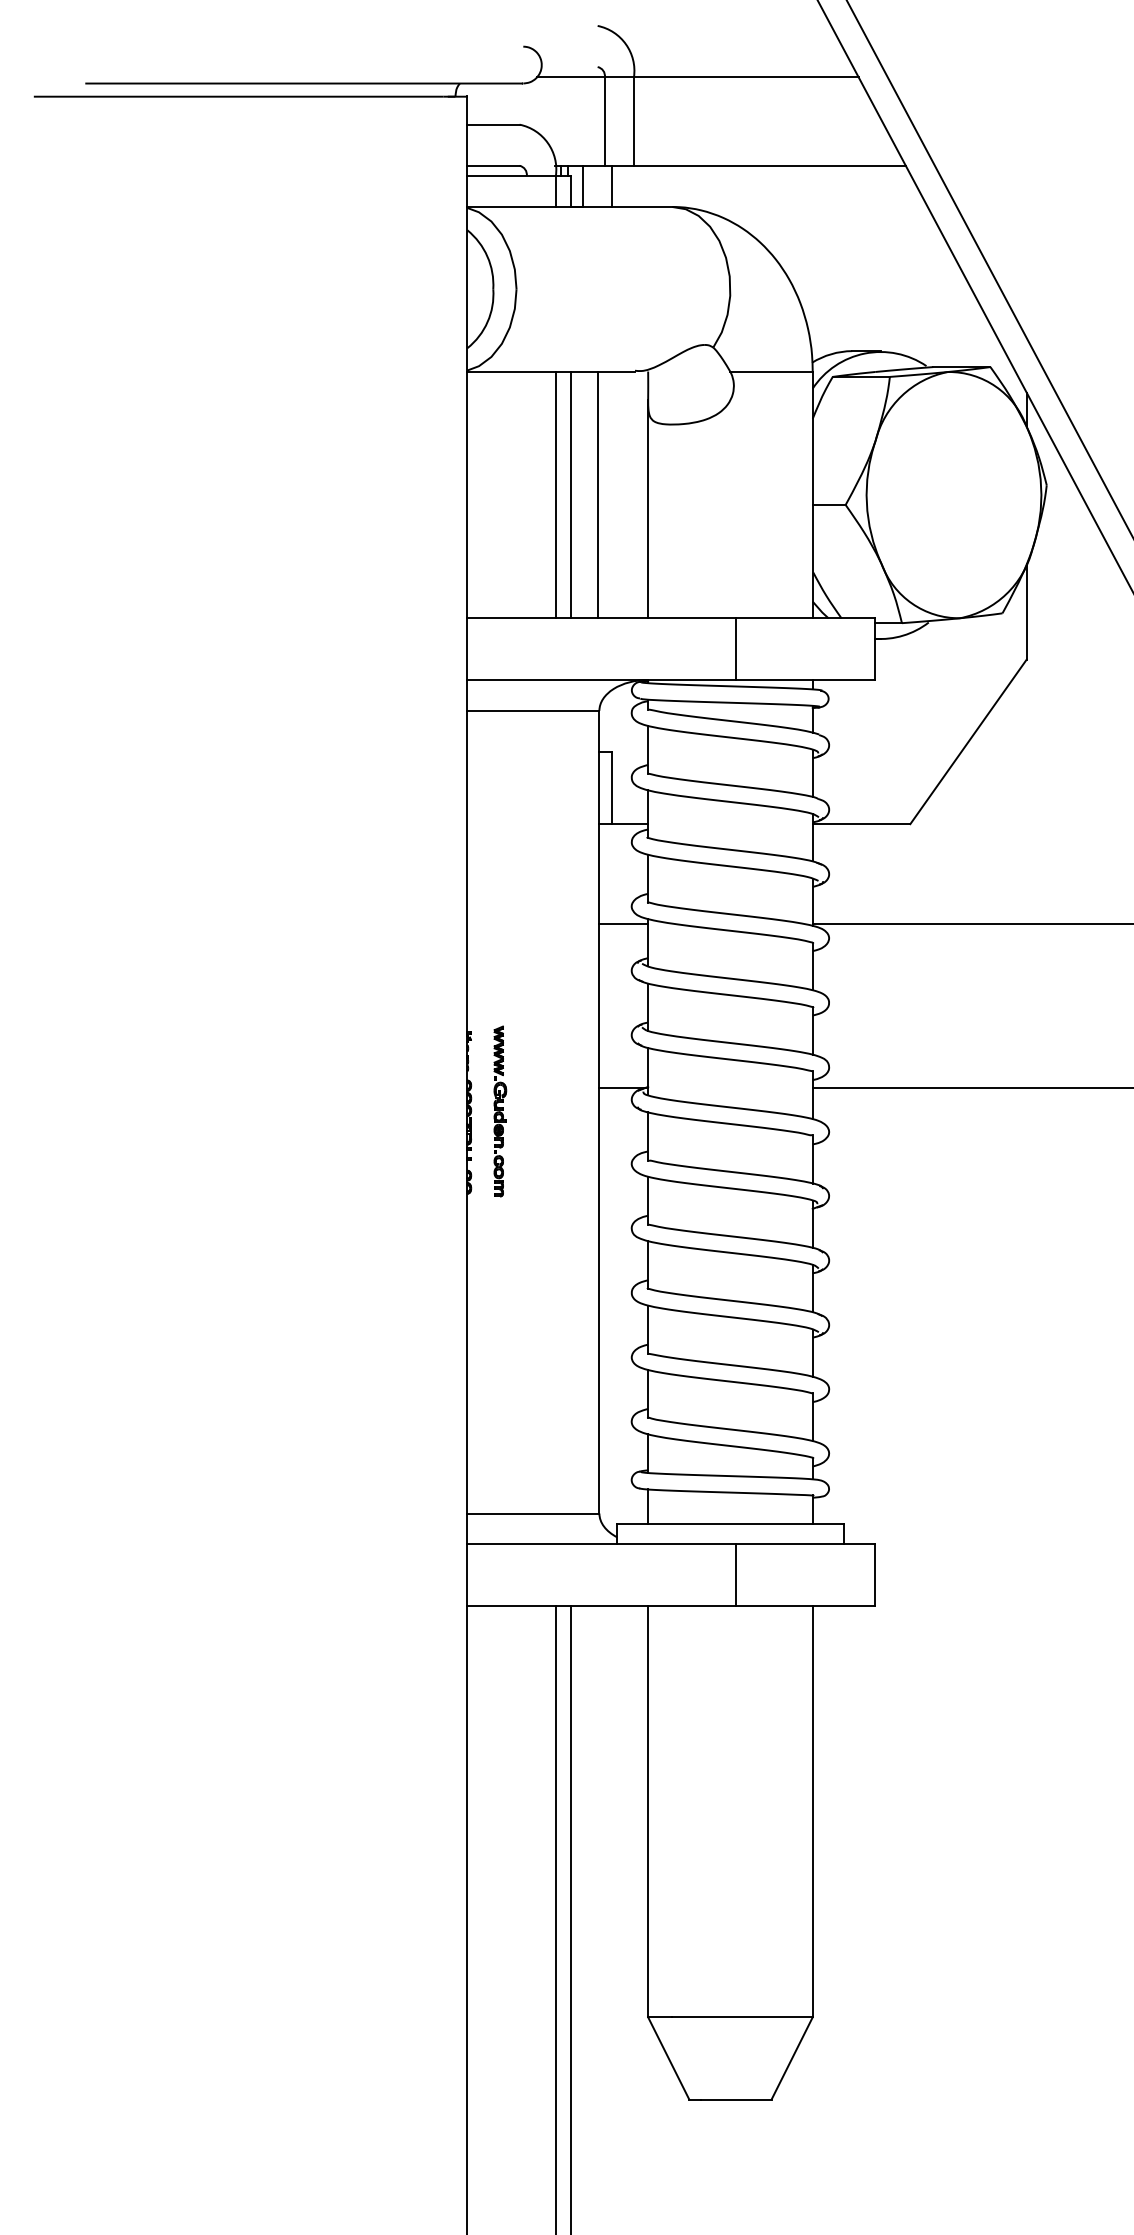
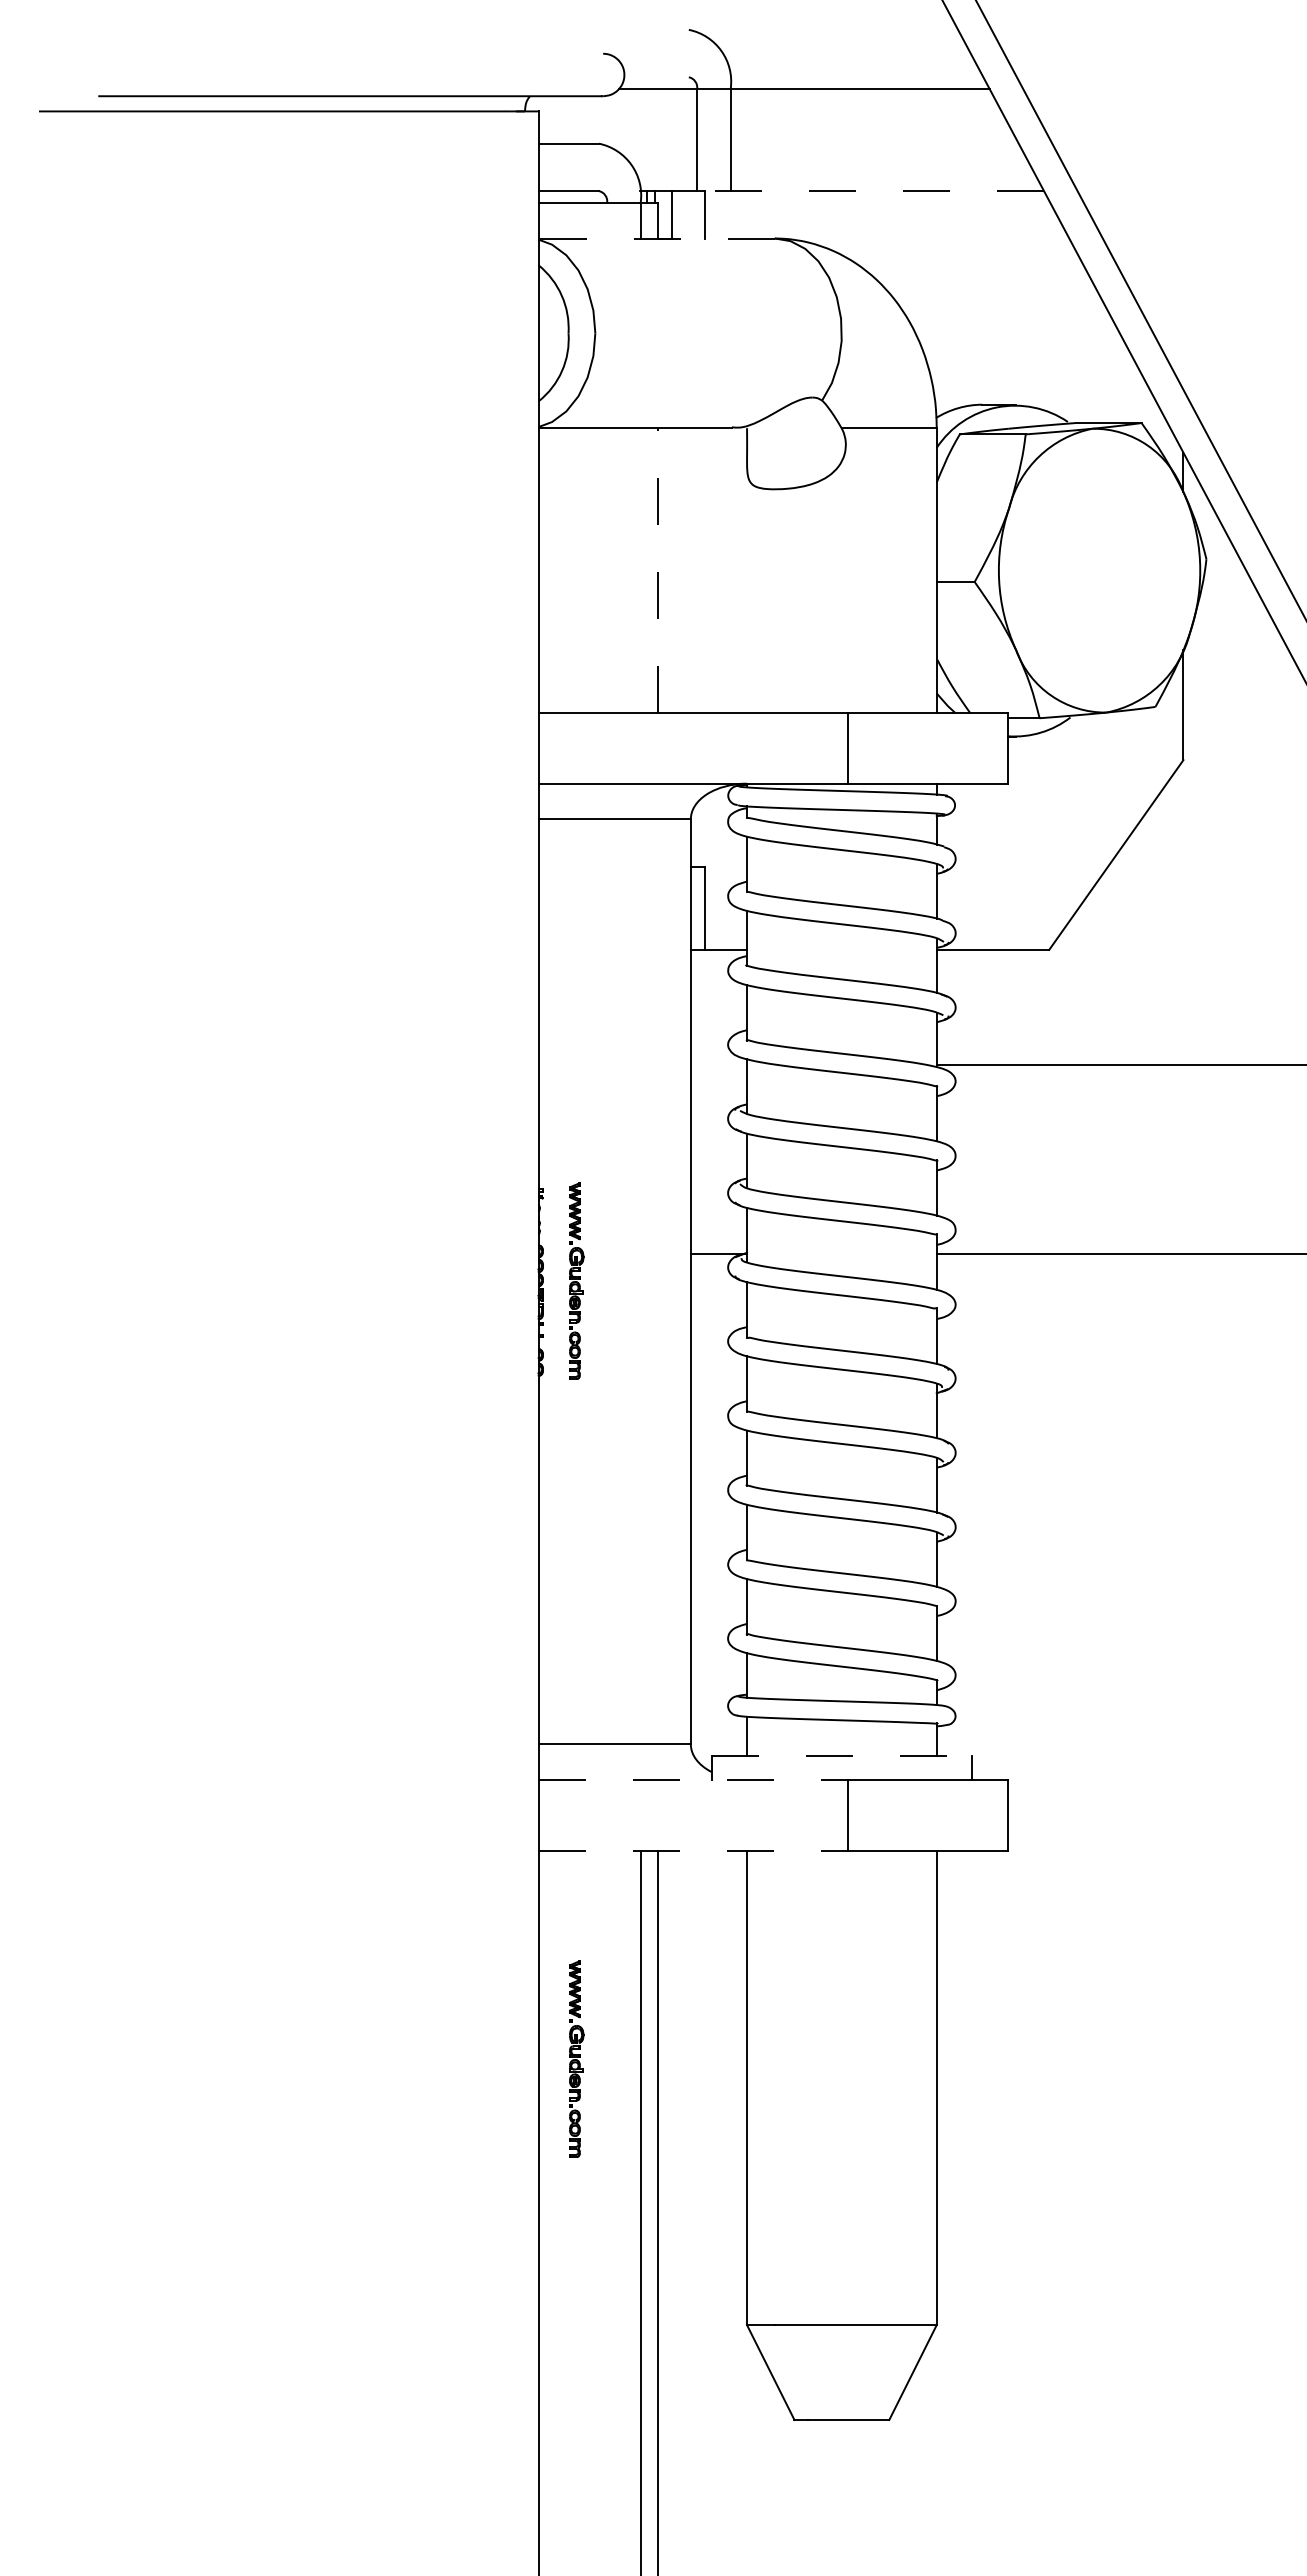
line: (758, 166) -> (874, 191), solid -> dashed
line: (569, 206) -> (656, 238), solid -> dashed
line: (555, 494) -> (640, 570), removed
line: (571, 494) -> (658, 569), solid -> dashed
line: (597, 494) -> (688, 570), removed
line: (648, 508) -> (747, 586), removed
line: (623, 923) -> (718, 1064), removed
line: (730, 1523) -> (842, 1756), solid -> dashed
line: (601, 1543) -> (693, 1779), solid -> dashed
line: (601, 1605) -> (693, 1850), solid -> dashed
part: (500, 1785) -> (576, 2058), added

